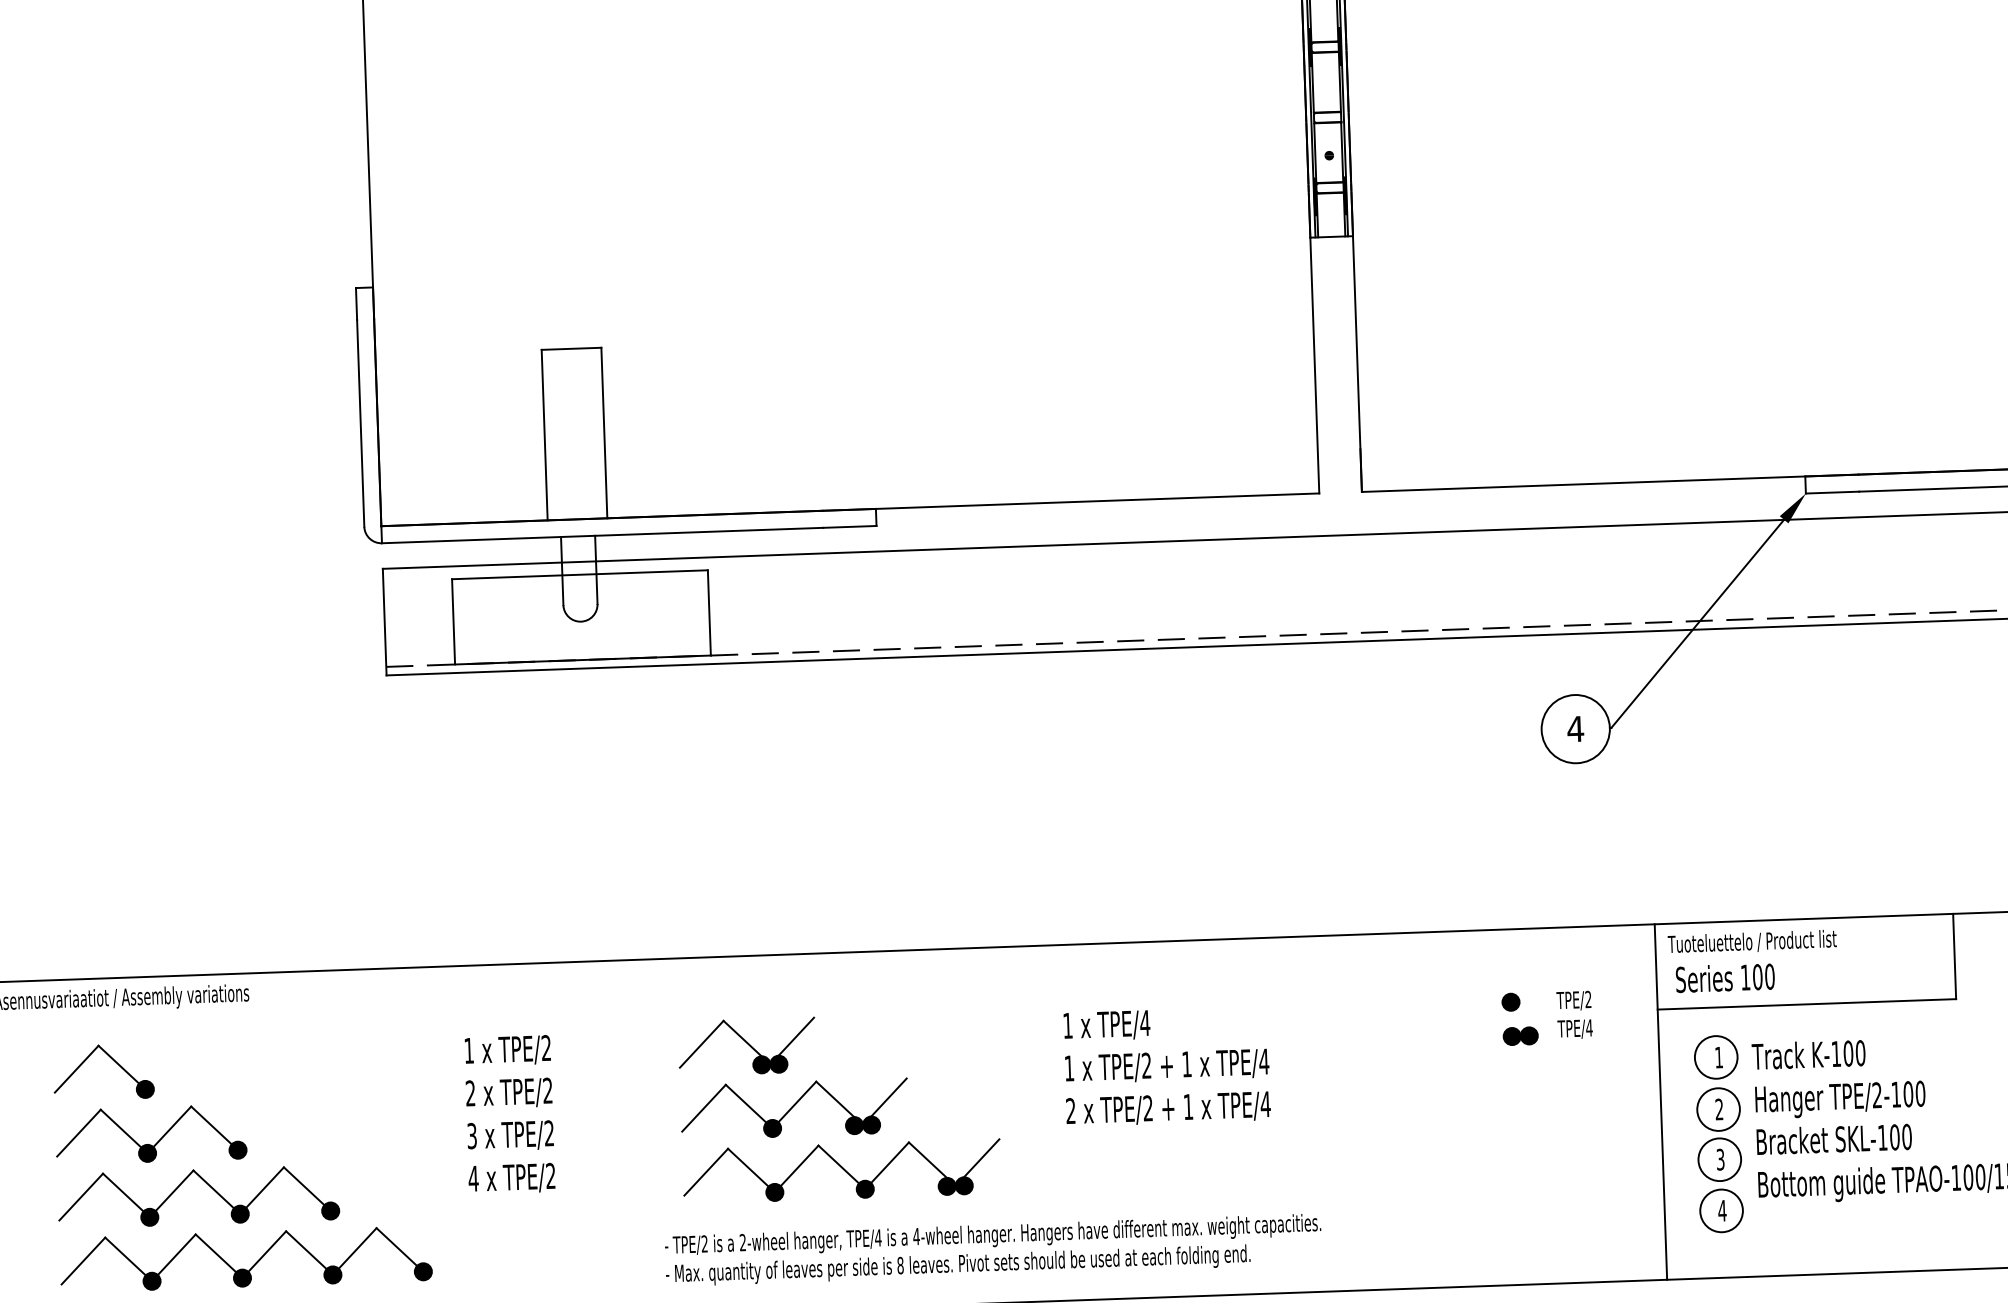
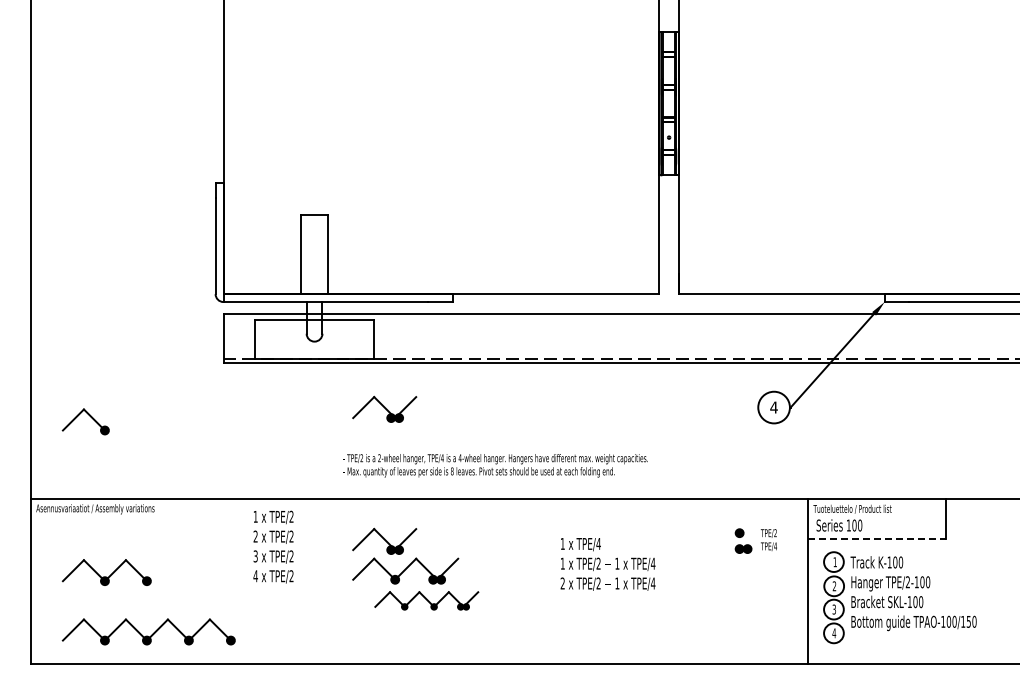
part: (736, 760) -> (384, 408), added
line: (1808, 1003) -> (877, 538), solid -> dashed
part: (111, 1060) -> (89, 416), moved
text: (1165, 1066) -> (607, 564), moved
text: (509, 1113) -> (273, 546), moved
part: (841, 1170) -> (426, 600), size x0.7
part: (205, 1184) -> (131, 596), removed
text: (993, 1249) -> (495, 465), moved

